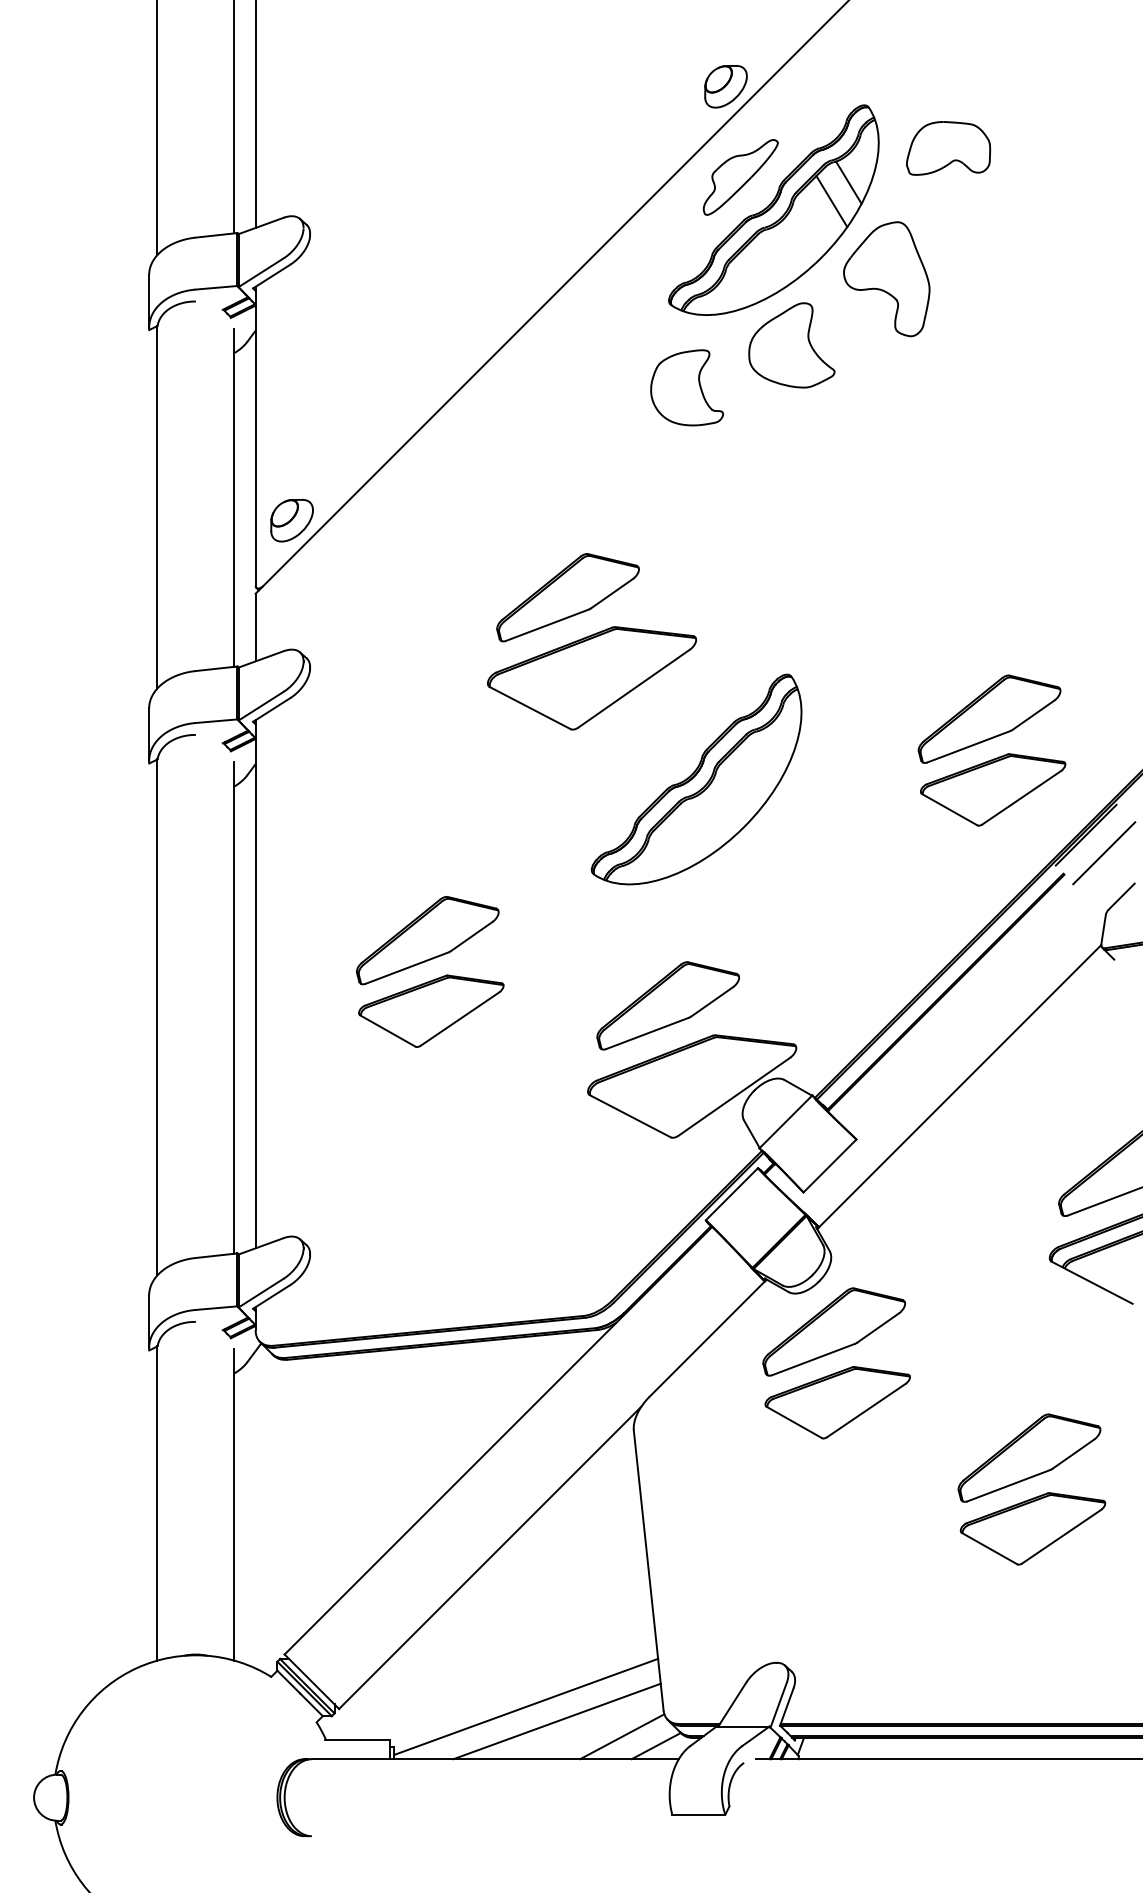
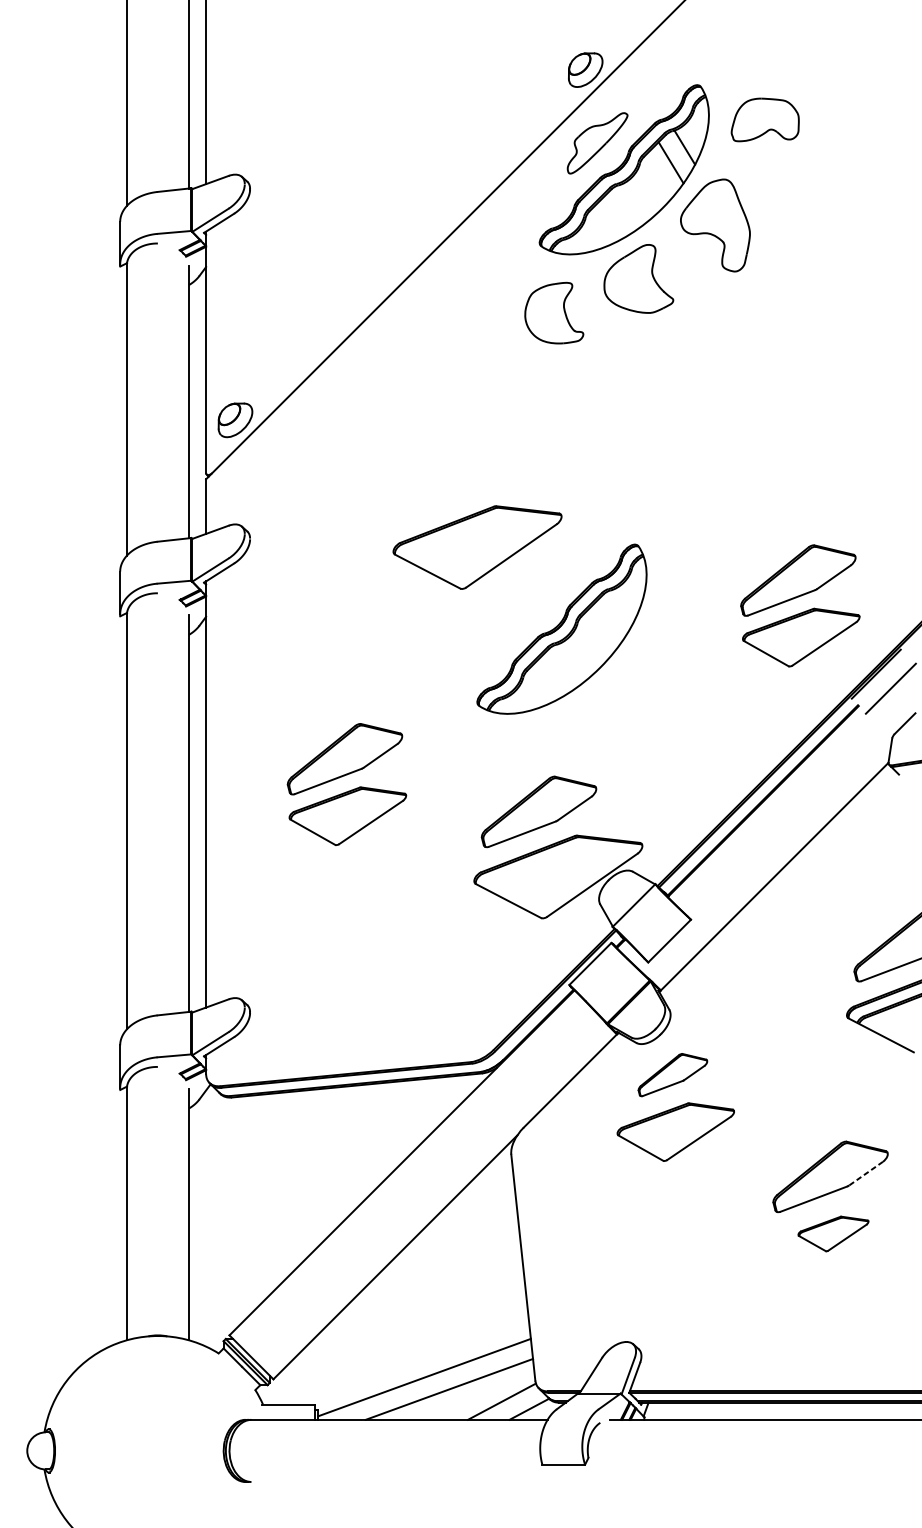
part: (567, 597) -> (457, 482), removed
part: (833, 1331) -> (672, 1074), size x0.6
line: (1074, 1453) -> (866, 1173), solid -> dashed
part: (1032, 1528) -> (833, 1233), size x0.6

